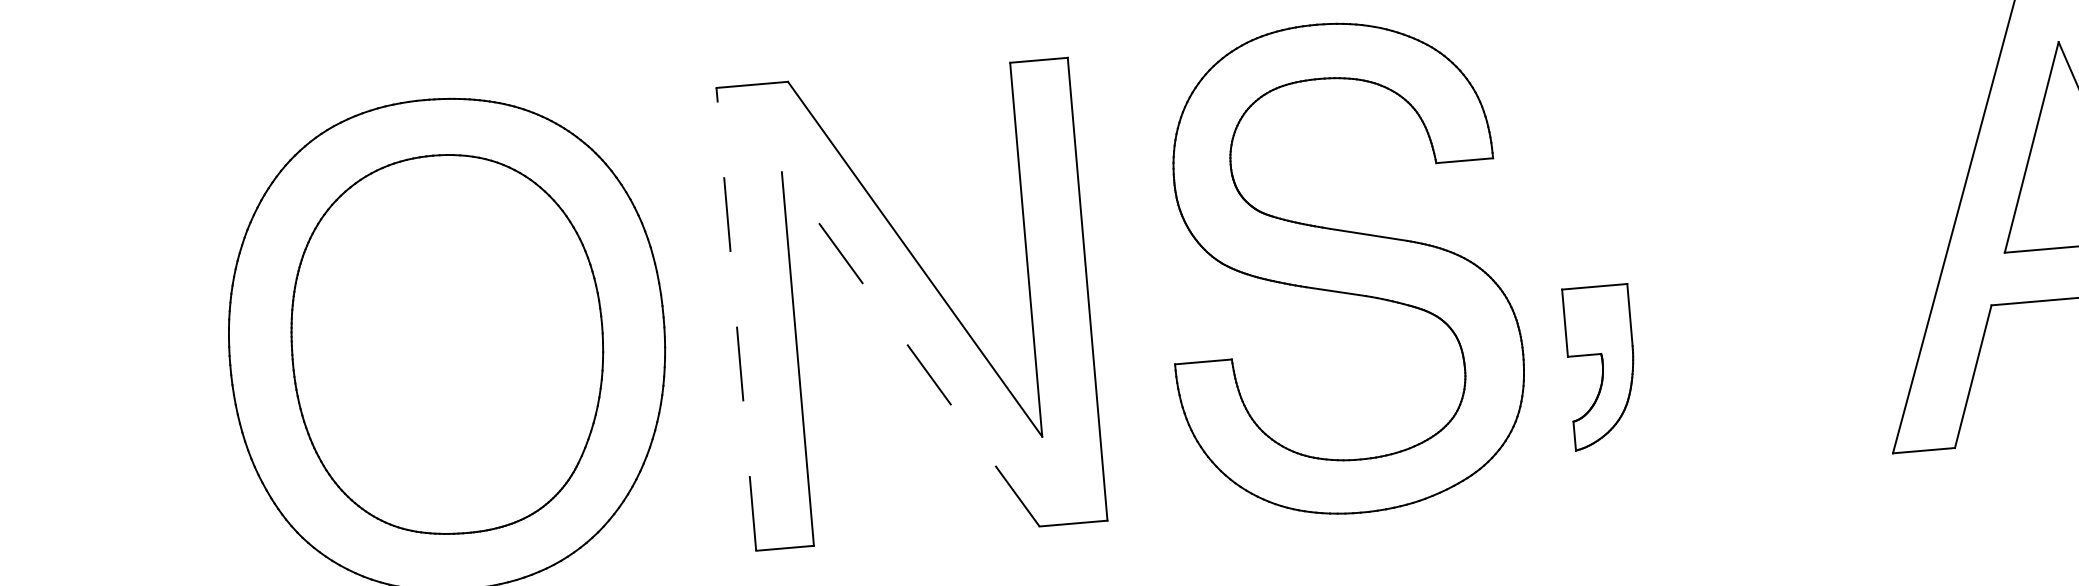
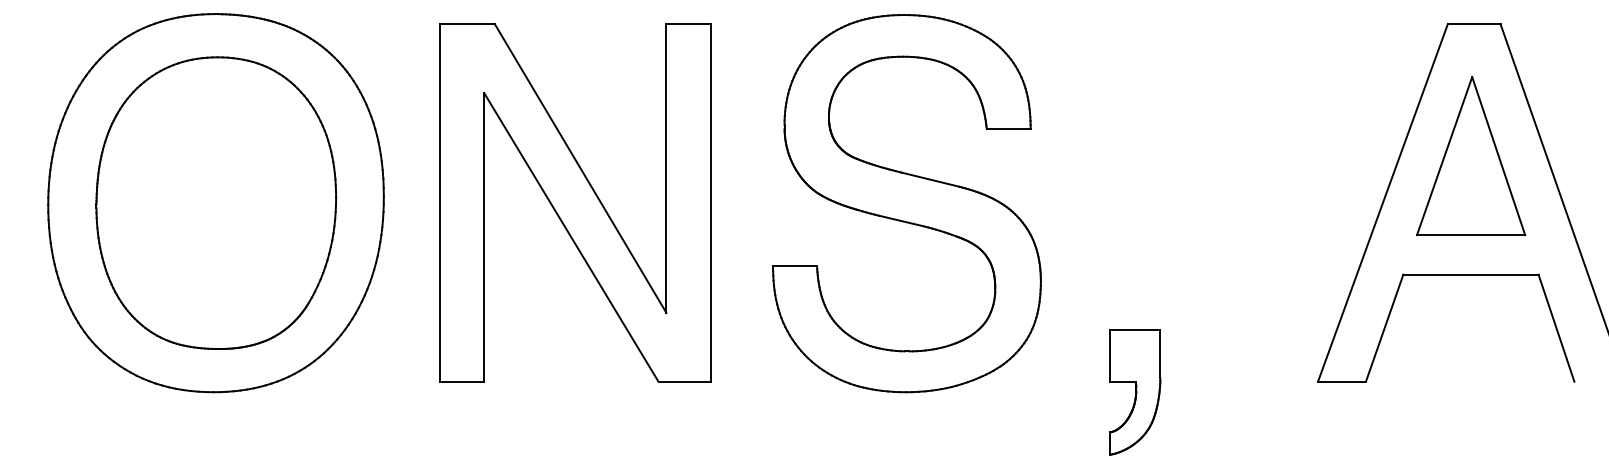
line: (736, 318) -> (439, 202), dashed -> solid
line: (910, 349) -> (571, 237), dashed -> solid
part: (1602, 367) -> (1135, 392), moved

